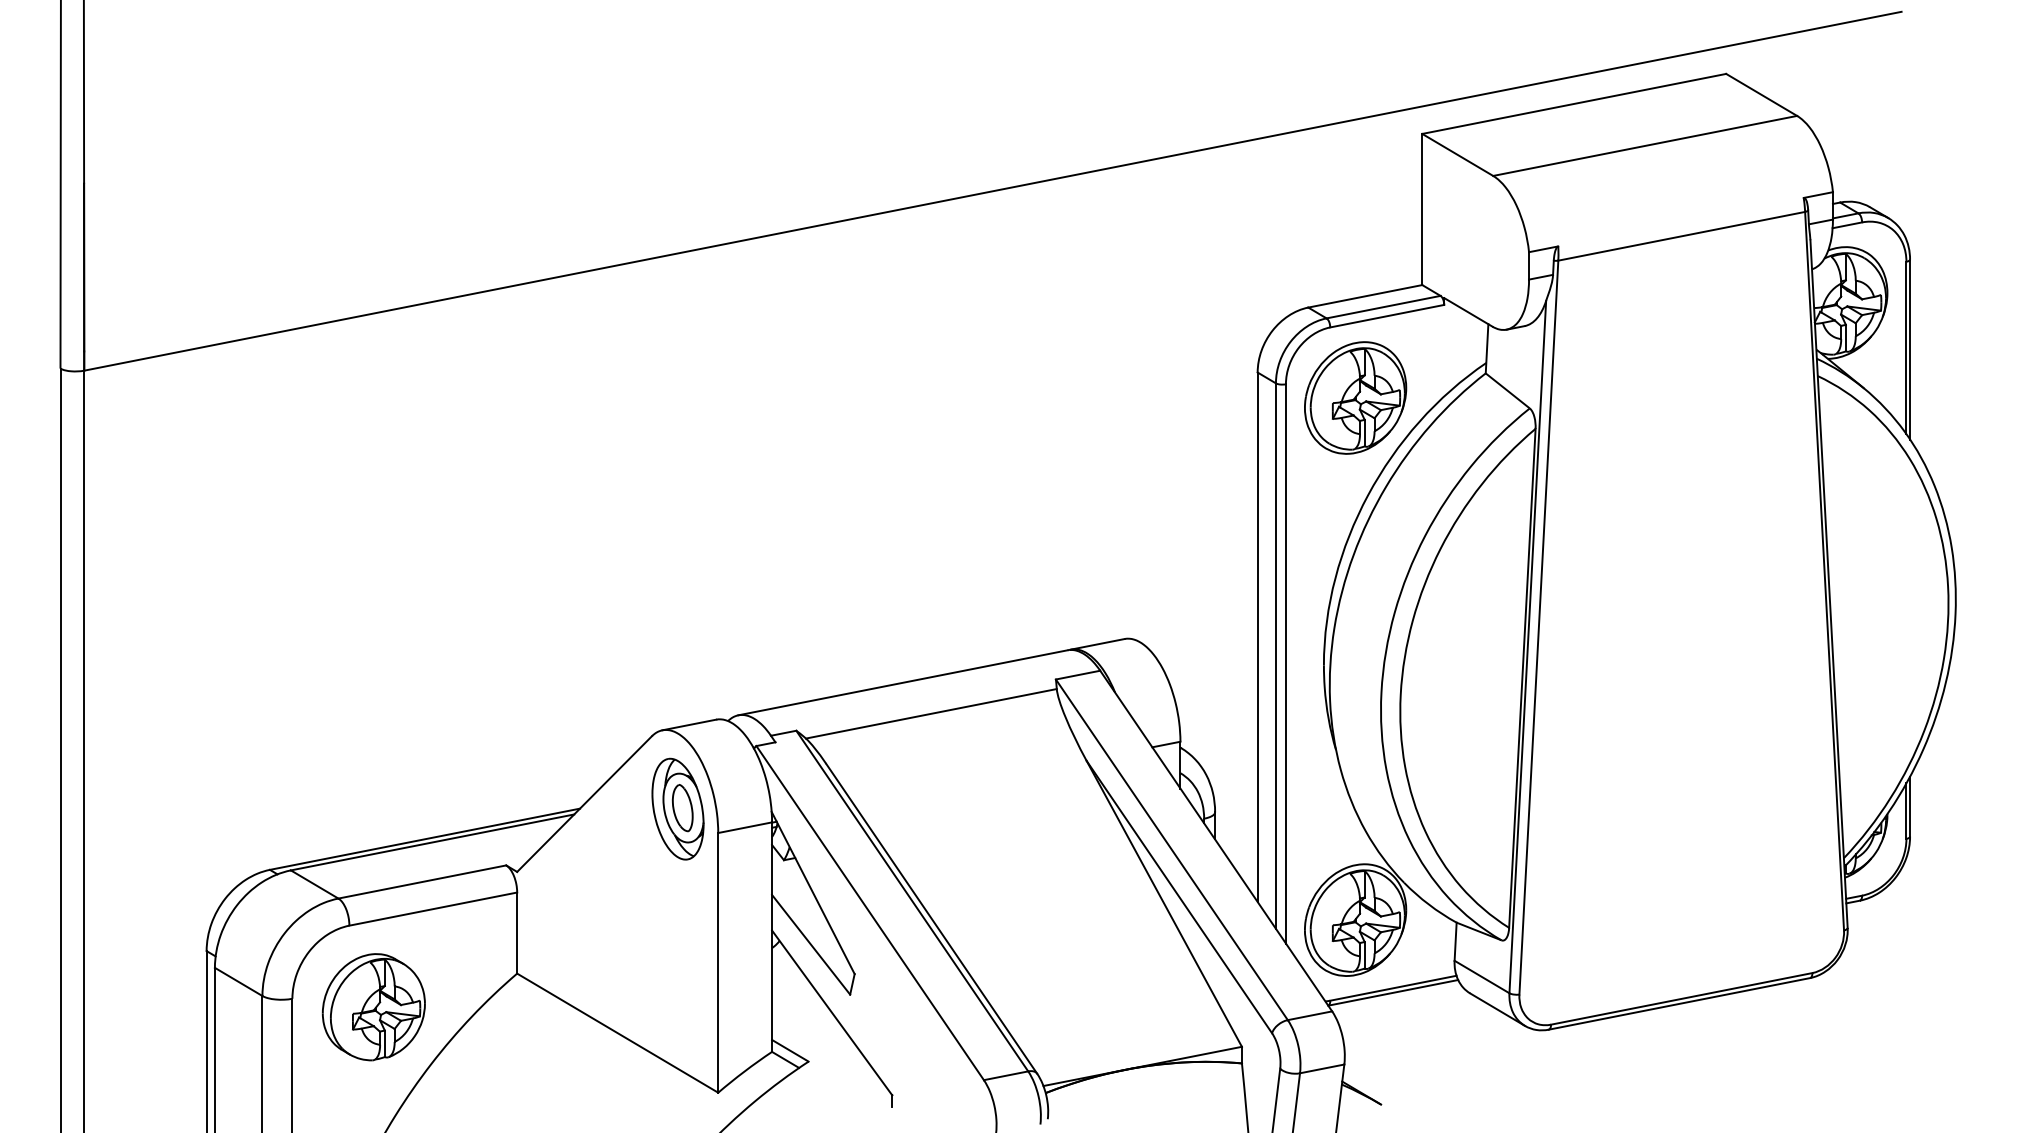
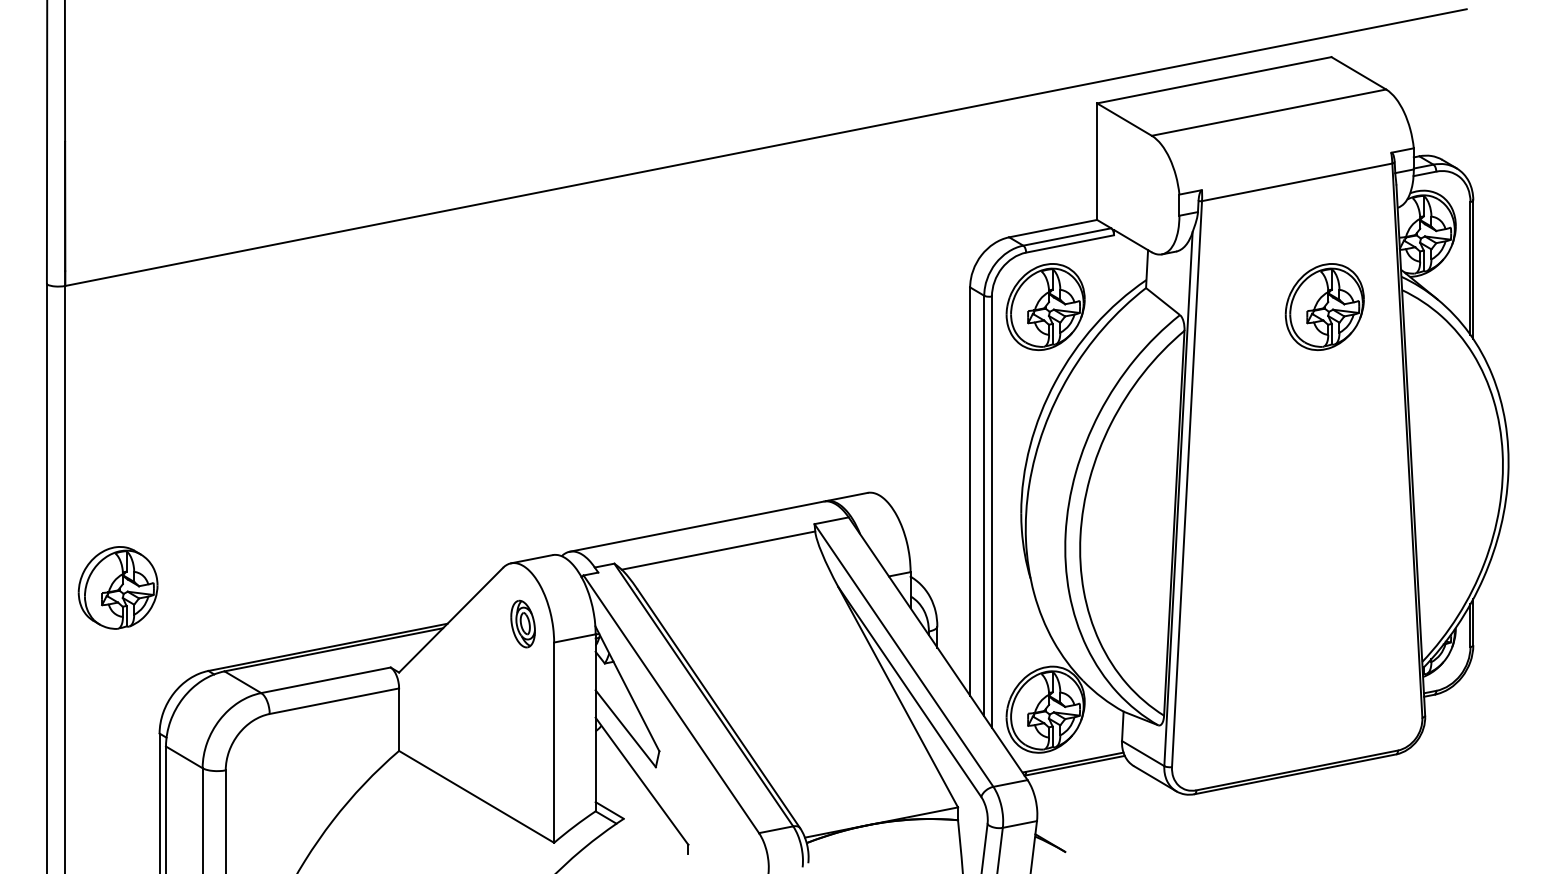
part: (1717, 397) -> (1324, 306), added
part: (677, 808) -> (522, 623), size x0.6
part: (373, 1007) -> (117, 588), moved

